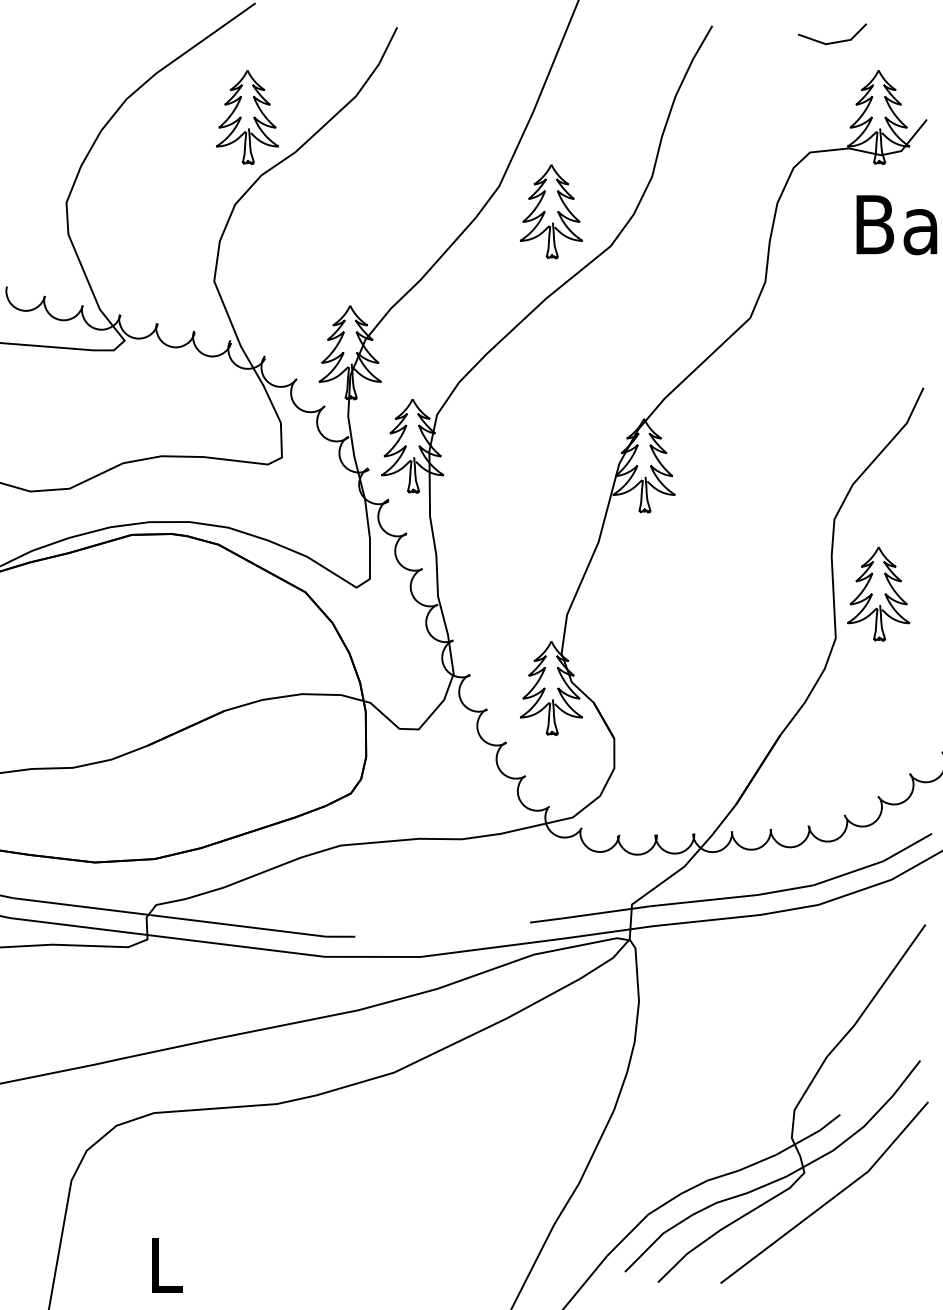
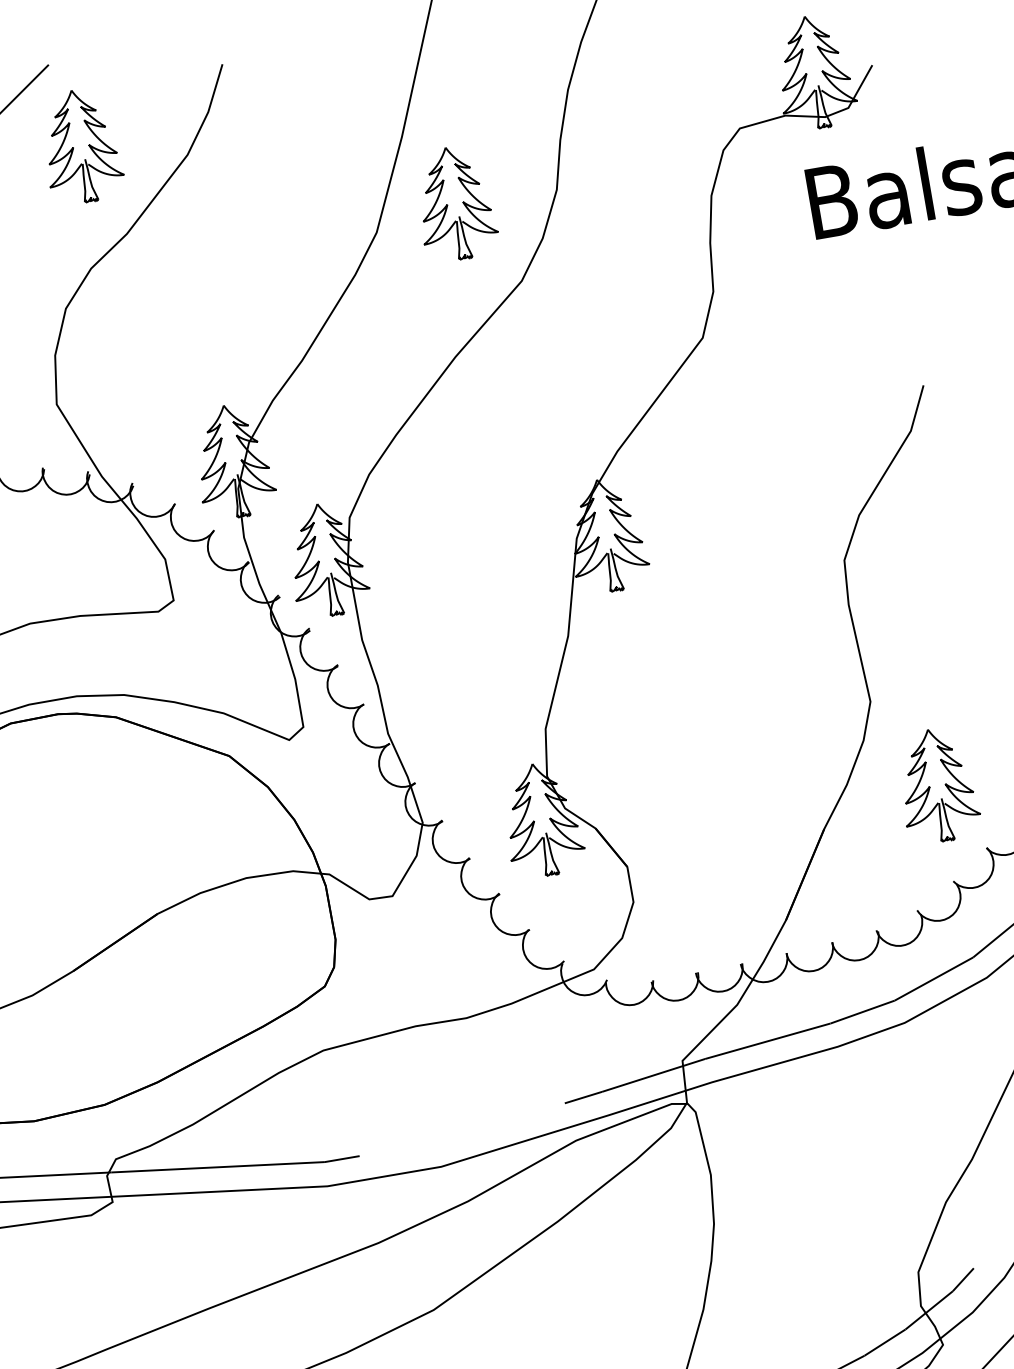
part: (247, 117) -> (81, 146), moved
part: (550, 211) -> (454, 203), moved
part: (878, 593) -> (937, 784), moved

